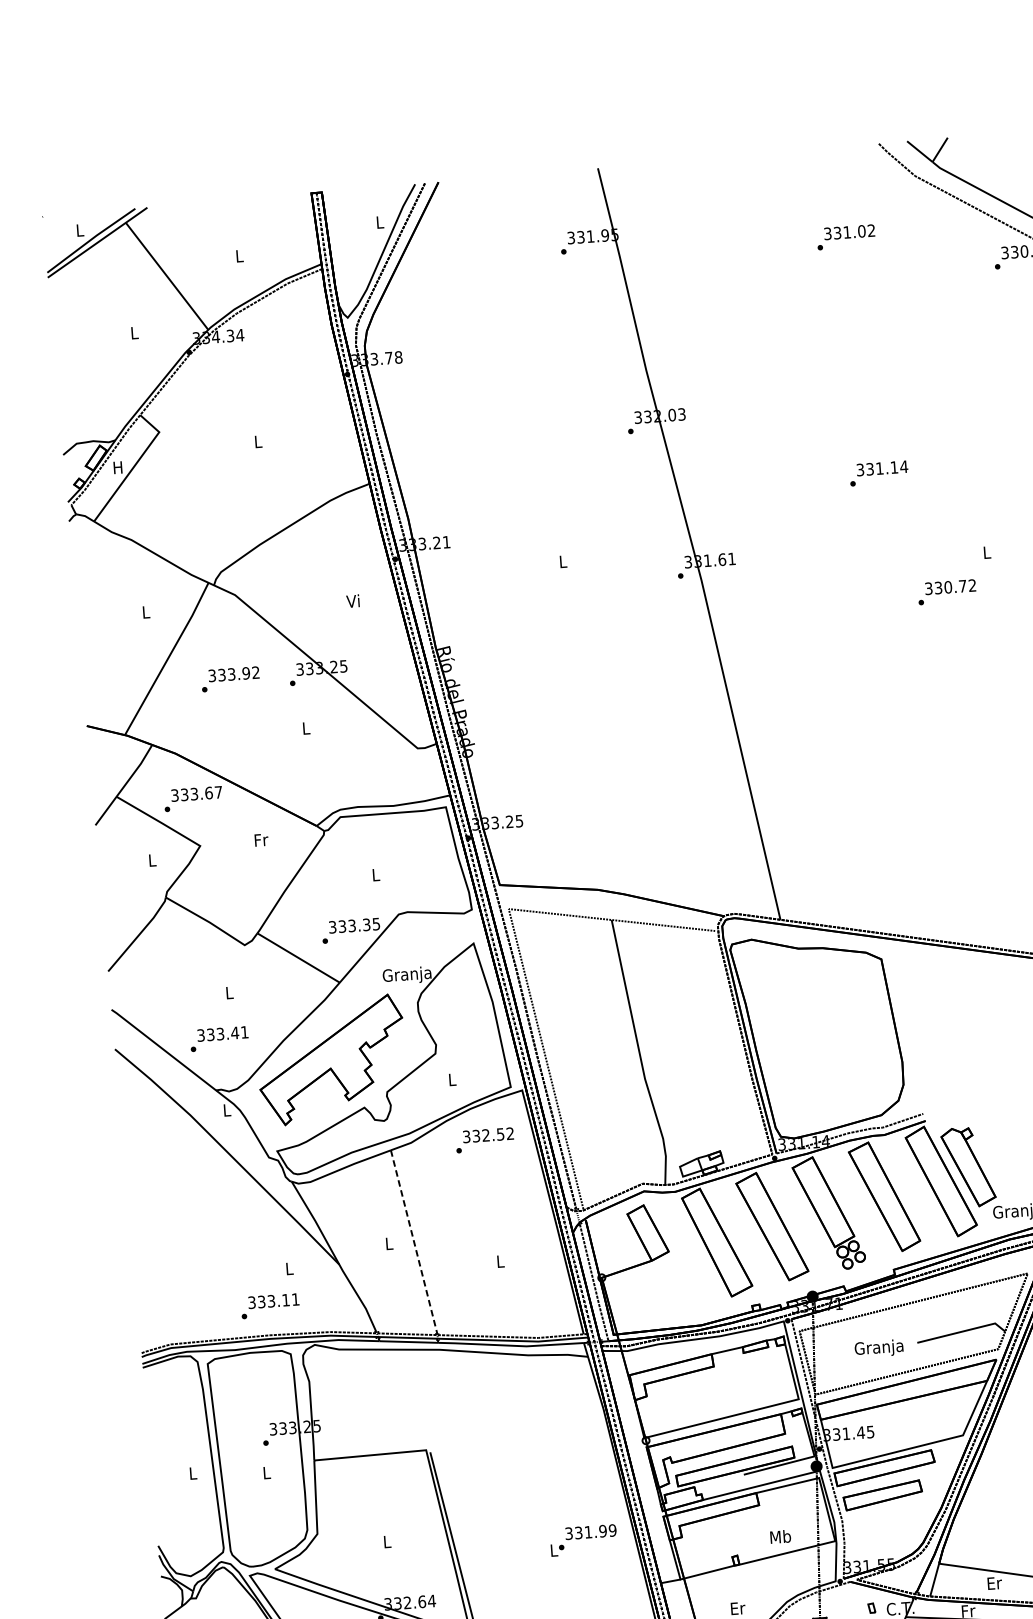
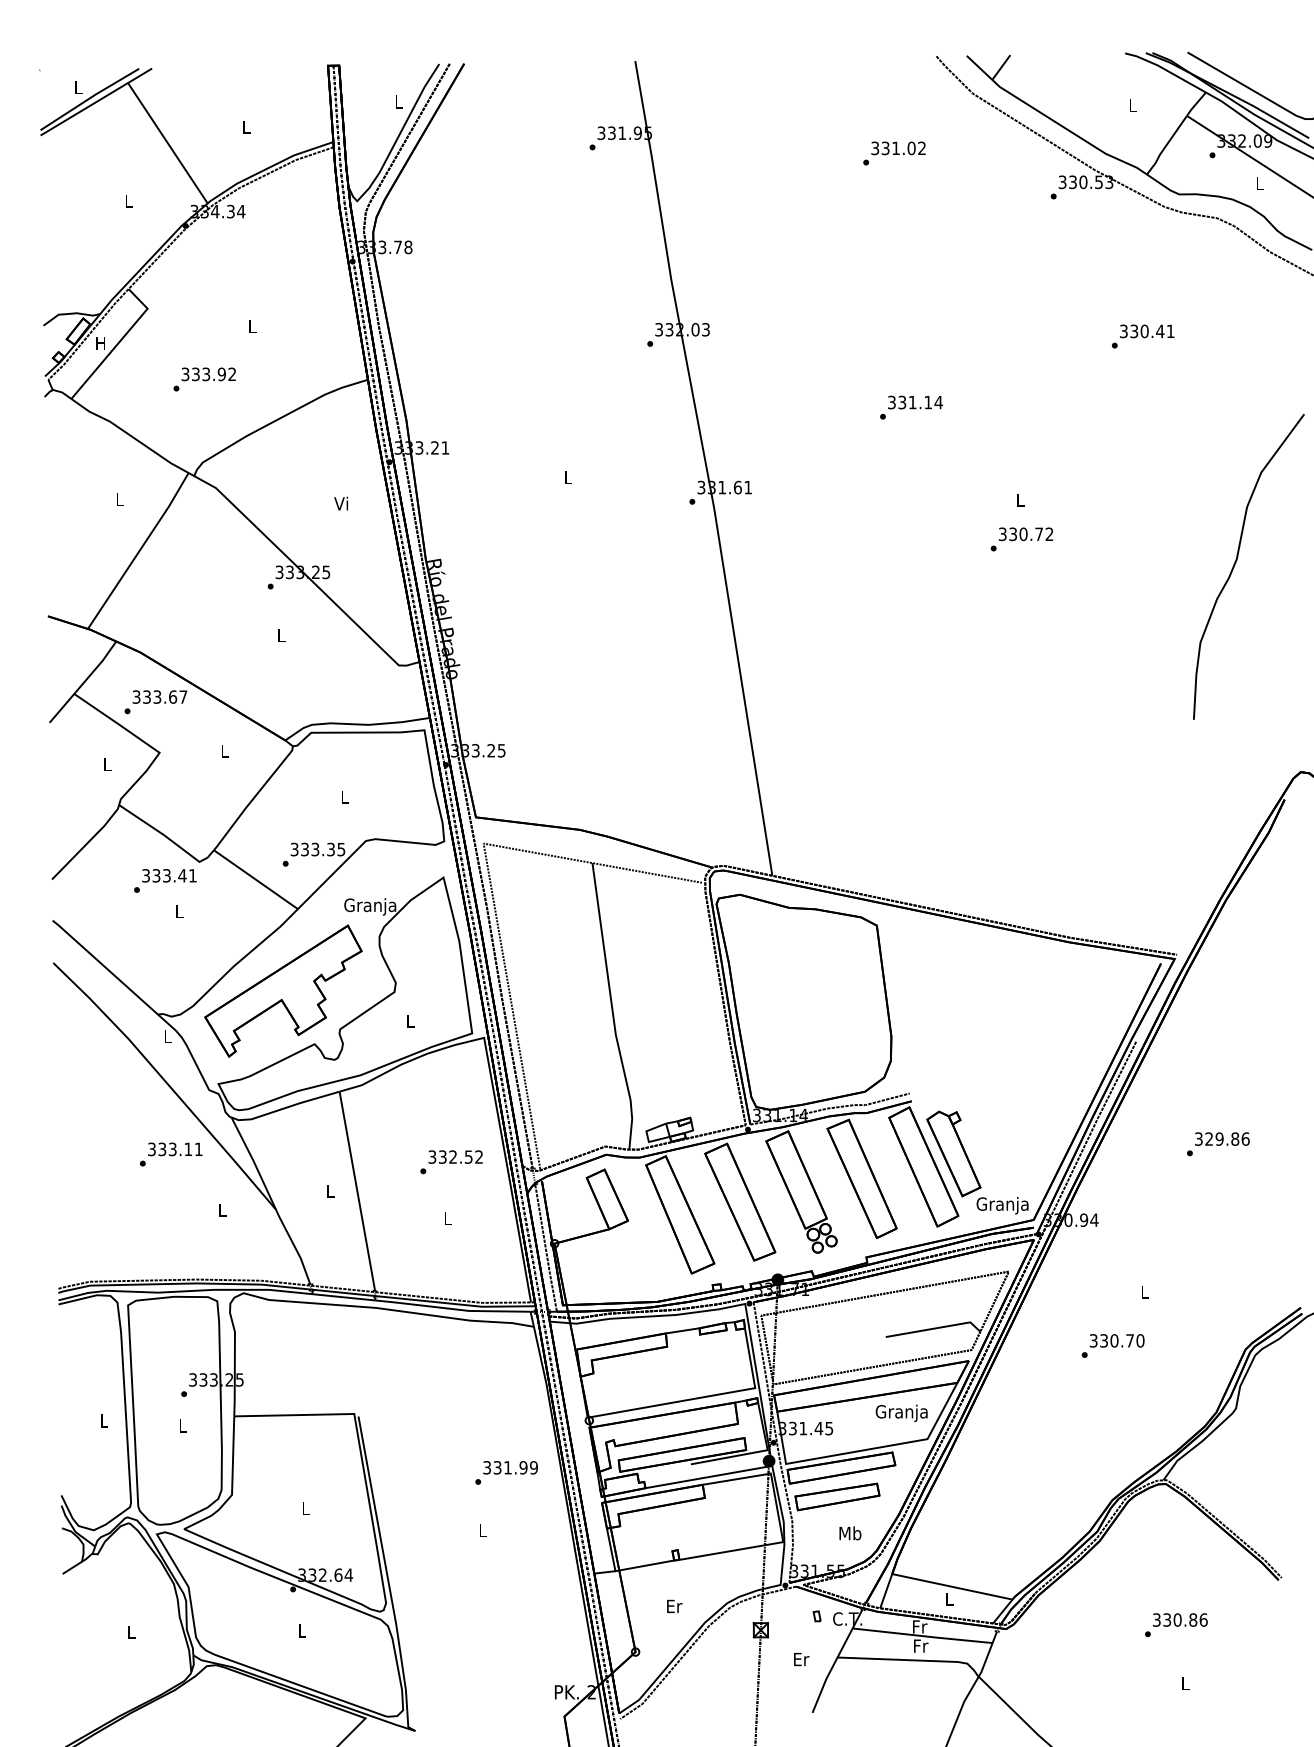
text: (946, 592) -> (1021, 539), moved
text: (230, 679) -> (204, 379), moved
text: (261, 839) -> (225, 750), Fr -> L
text: (219, 1038) -> (165, 880), moved
text: (484, 1140) -> (451, 1162), moved
line: (414, 1242) -> (357, 1191), dashed -> solid
text: (270, 1306) -> (171, 1154), moved
text: (878, 1348) -> (901, 1413), moved
text: (587, 1536) -> (506, 1472), moved
text: (780, 1536) -> (850, 1533), moved
text: (994, 1582) -> (949, 1598), Er -> L

